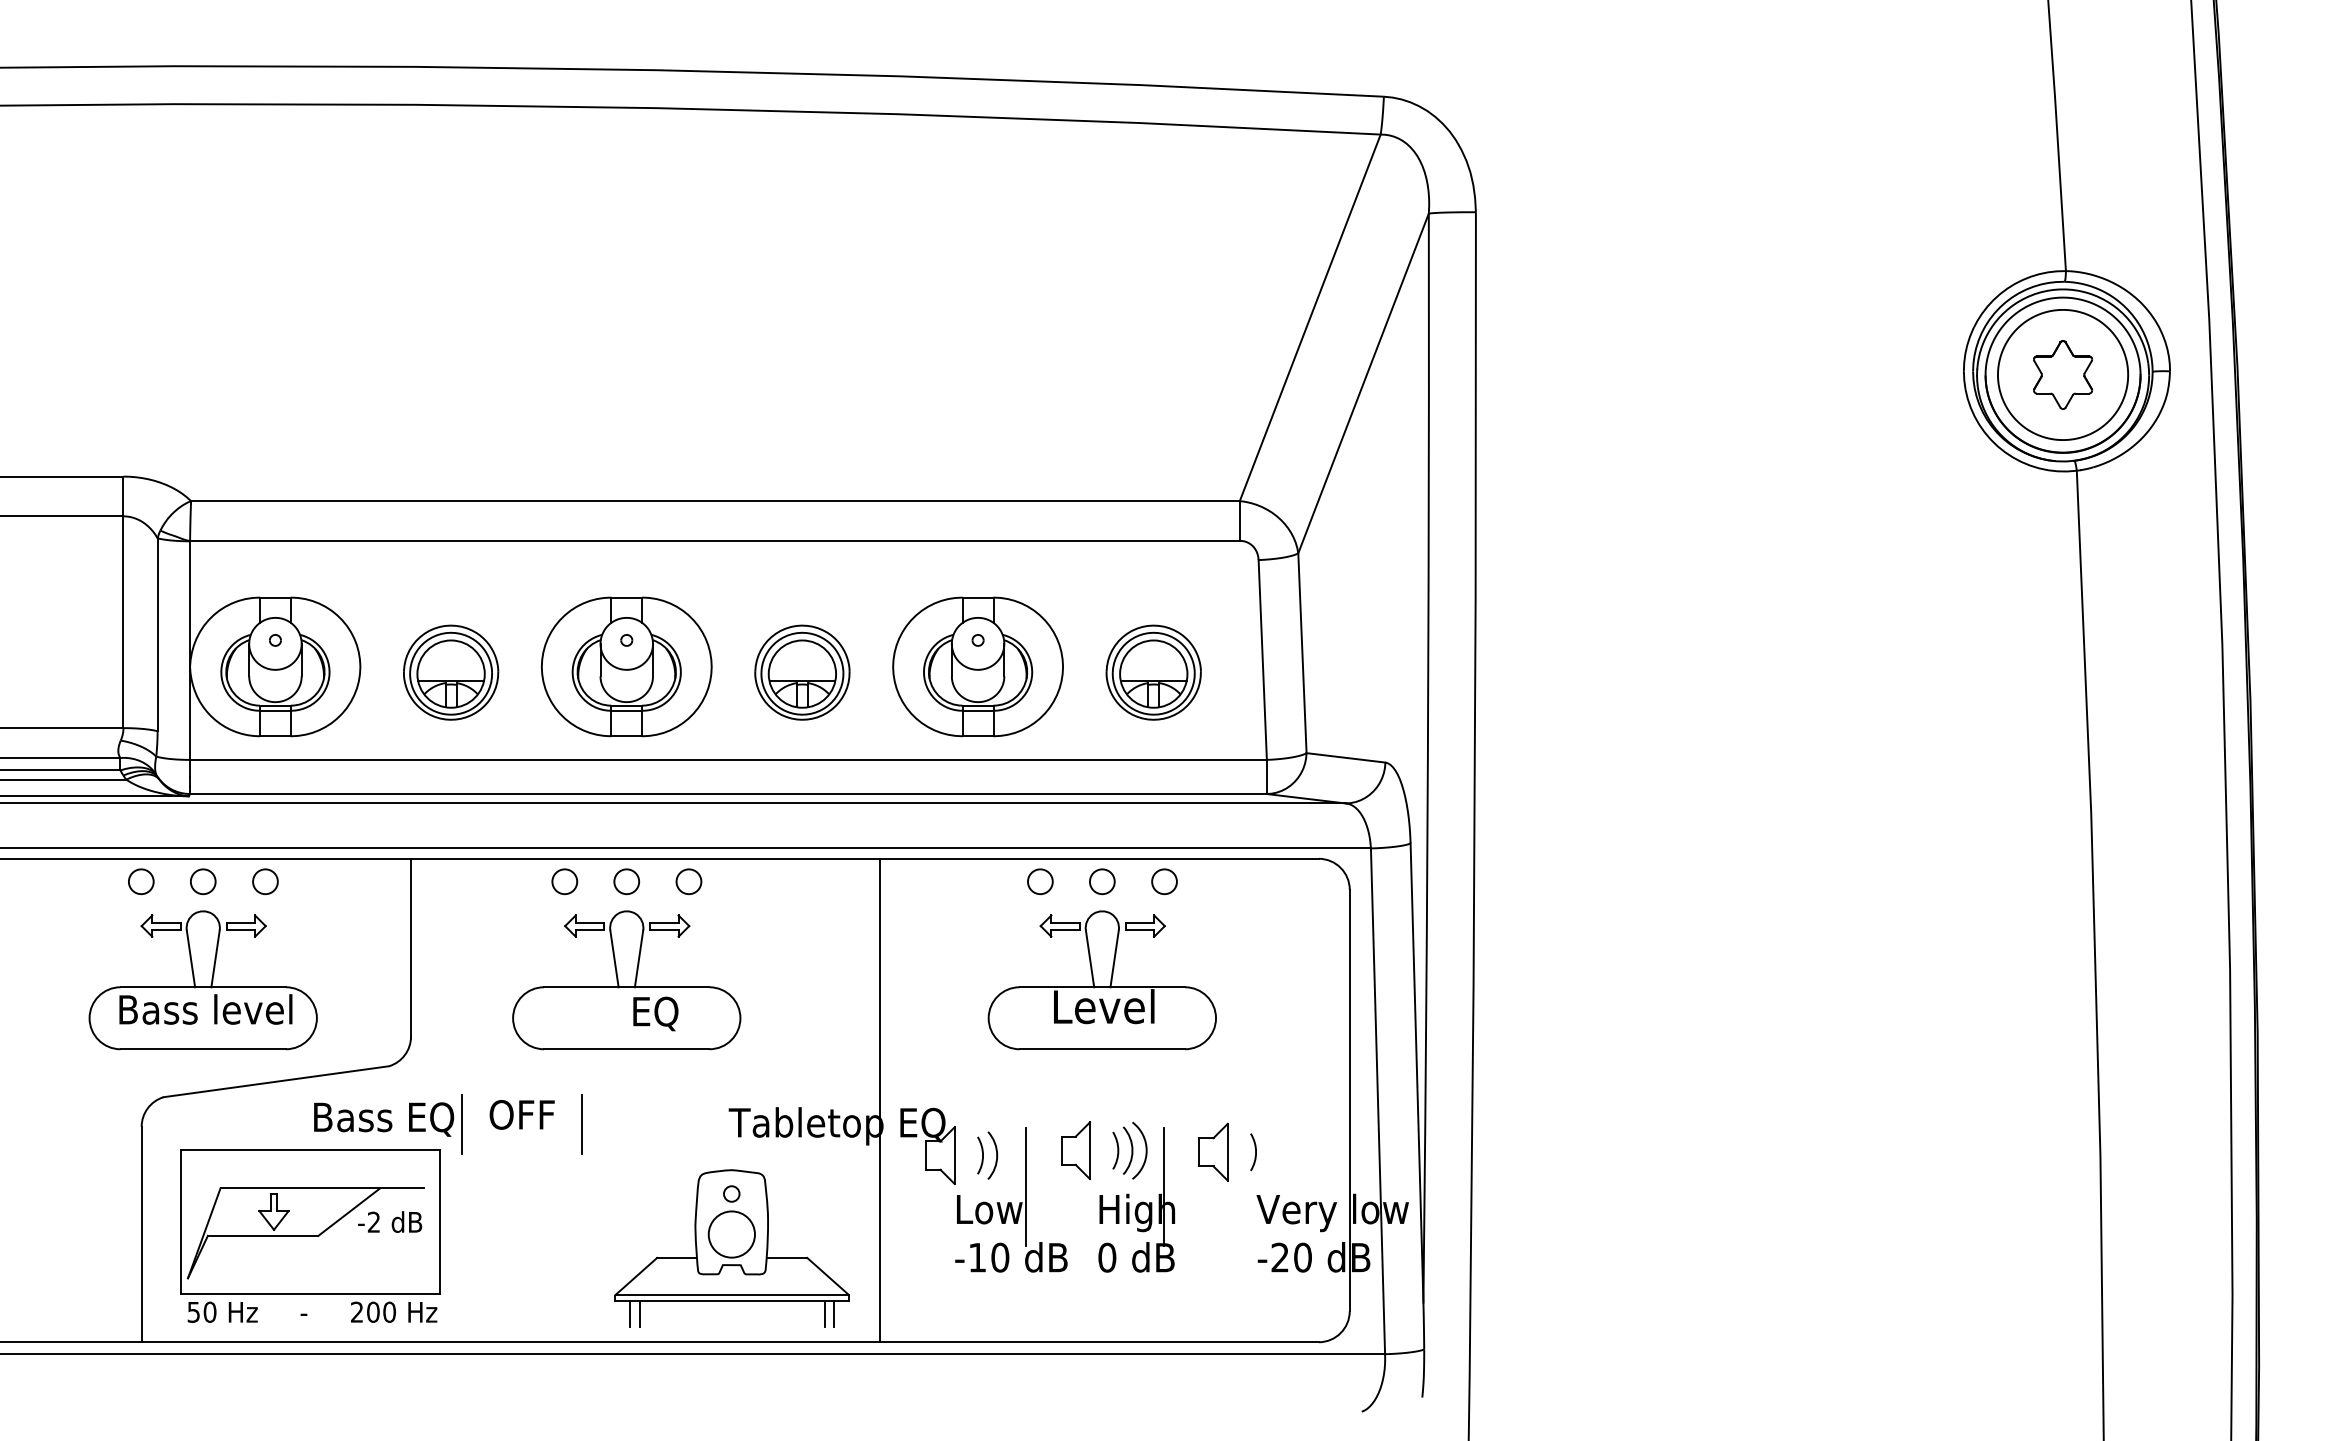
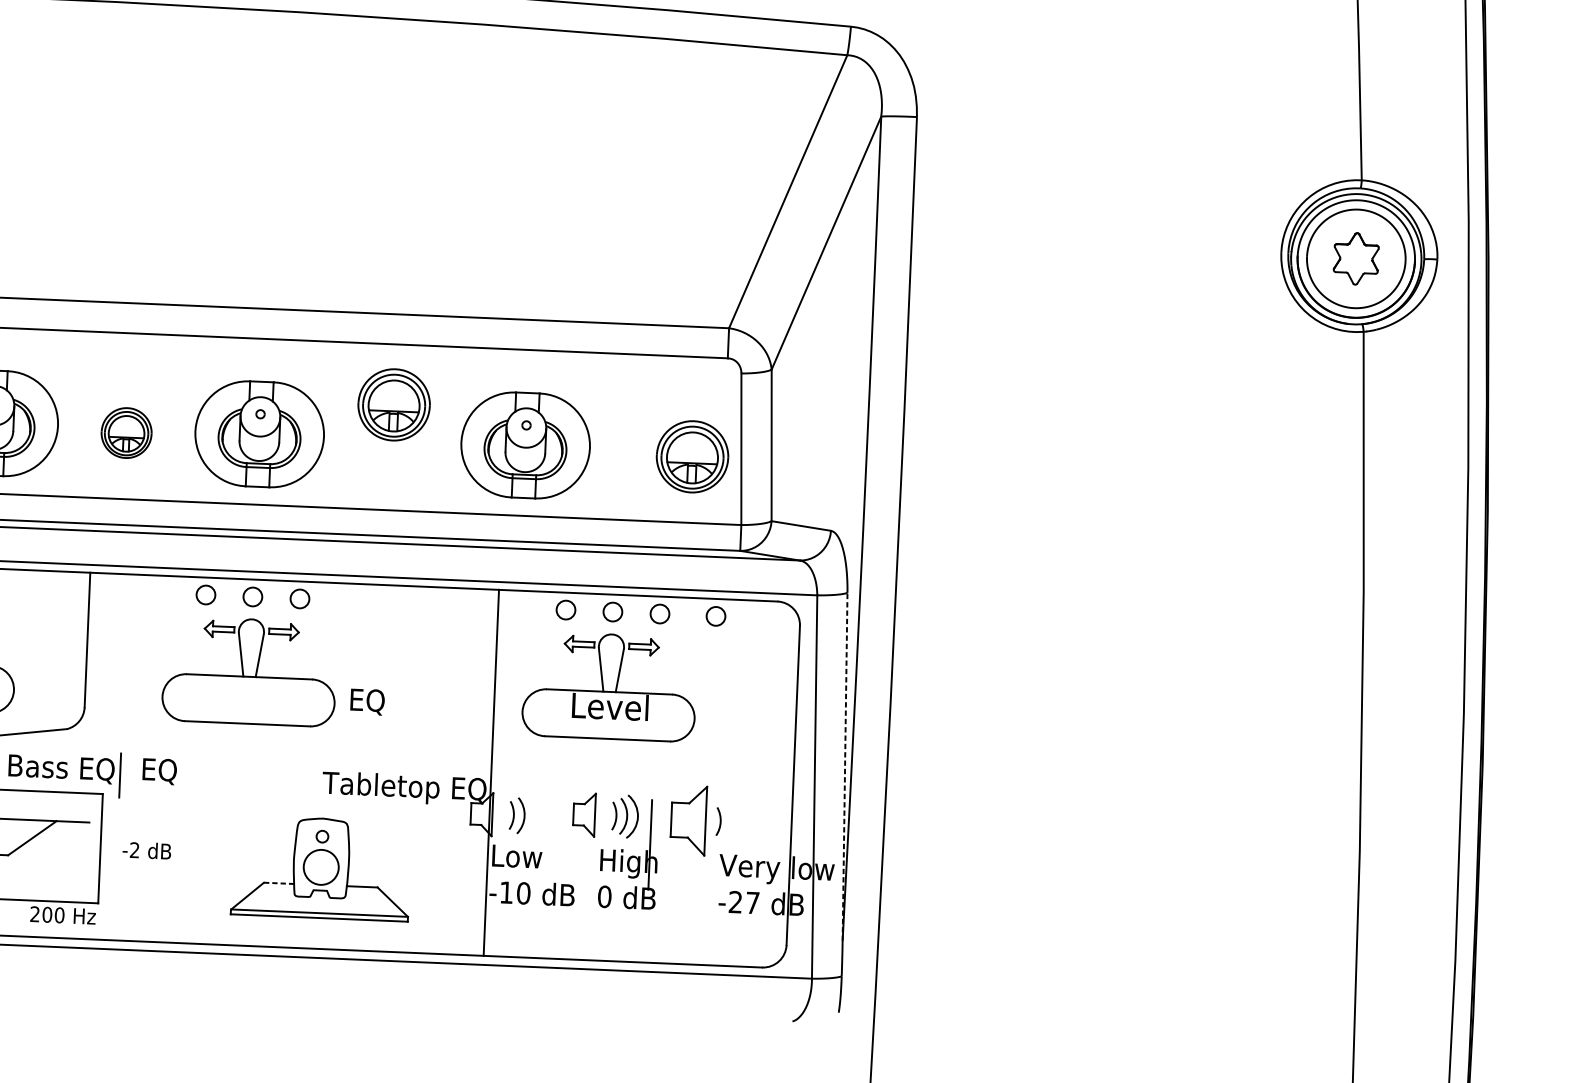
part: (451, 672) -> (126, 432), size x0.7
part: (802, 672) -> (394, 404), moved
part: (1153, 672) -> (692, 456), moved
circle: (1238, 881) -> (716, 616), added
text: (655, 1013) -> (367, 701), moved
line: (1417, 1073) -> (845, 767), solid -> dashed
line: (879, 1100) -> (491, 772), moved
text: (521, 1117) -> (165, 772), OFF -> EQ
line: (582, 1124) -> (211, 779), removed
part: (1213, 1151) -> (688, 819), size x1.6
line: (1026, 1186) -> (545, 840), removed
text: (390, 1221) -> (147, 850), moved
line: (677, 1257) -> (279, 883), solid -> dashed
text: (1302, 1257) -> (752, 902), -20 -> -27
line: (630, 1313) -> (242, 923), removed
line: (639, 1313) -> (248, 924), removed
line: (824, 1313) -> (388, 930), removed
line: (834, 1313) -> (396, 930), removed

